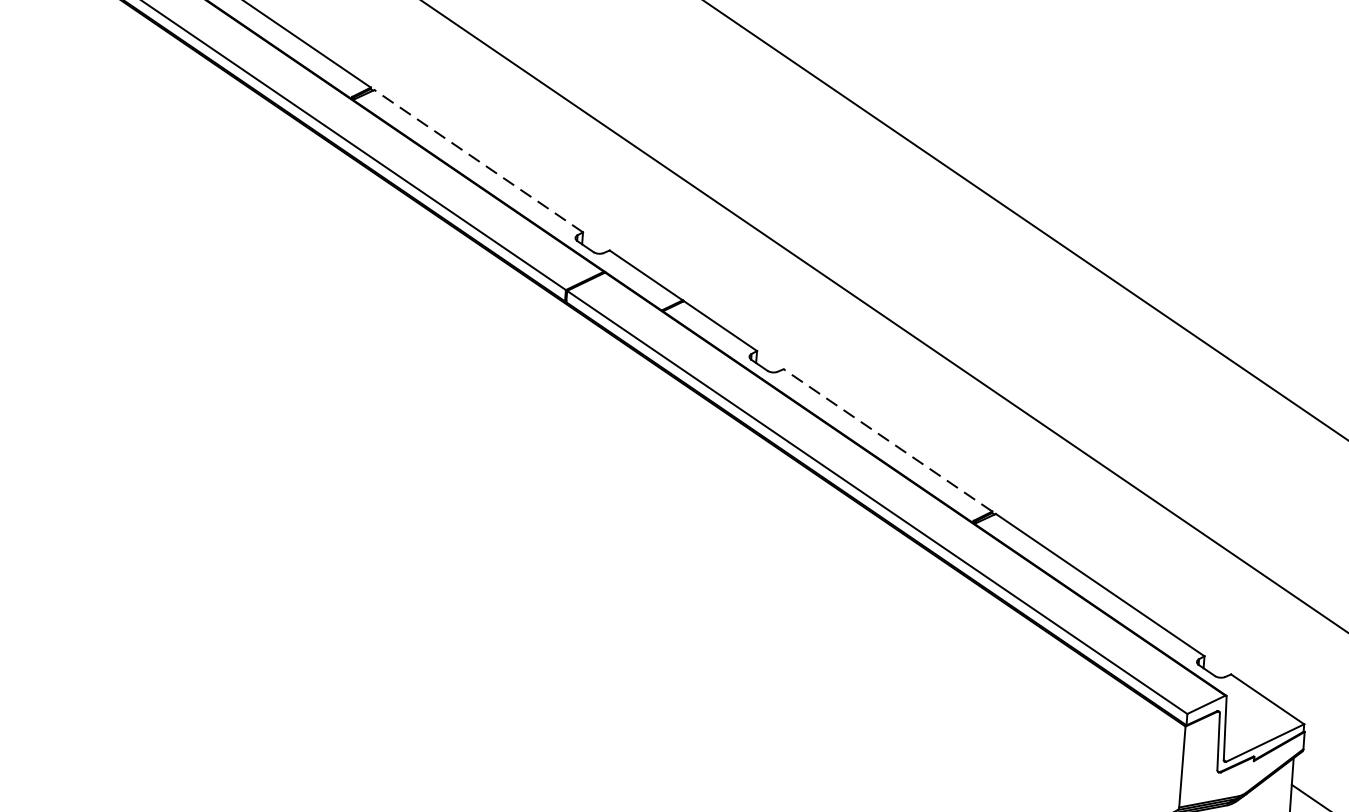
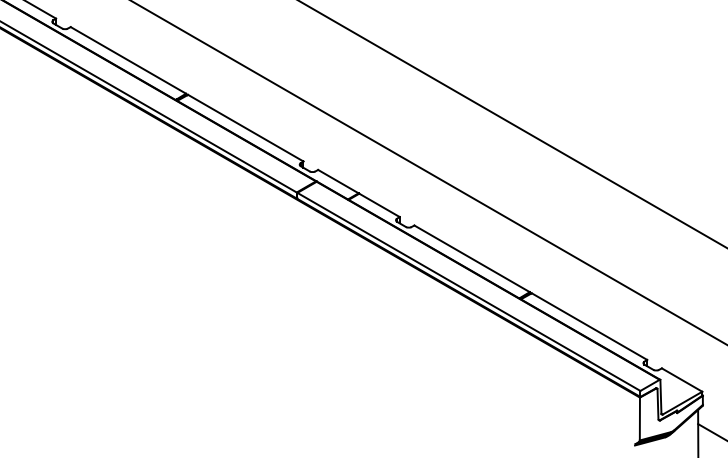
line: (478, 161) -> (245, 128), dashed -> solid
line: (888, 439) -> (472, 258), dashed -> solid

